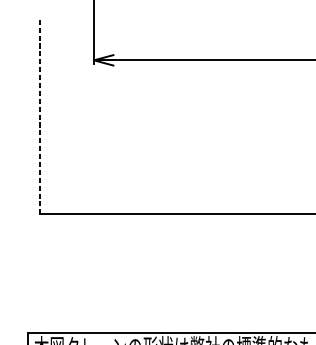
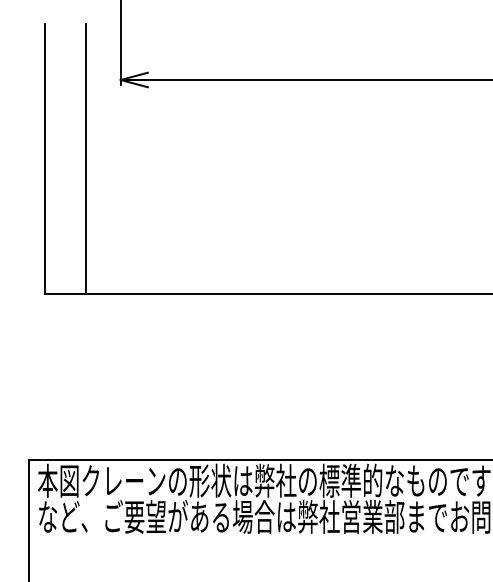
line: (68, 116) -> (85, 158), added
line: (39, 117) -> (45, 159), dashed -> solid

